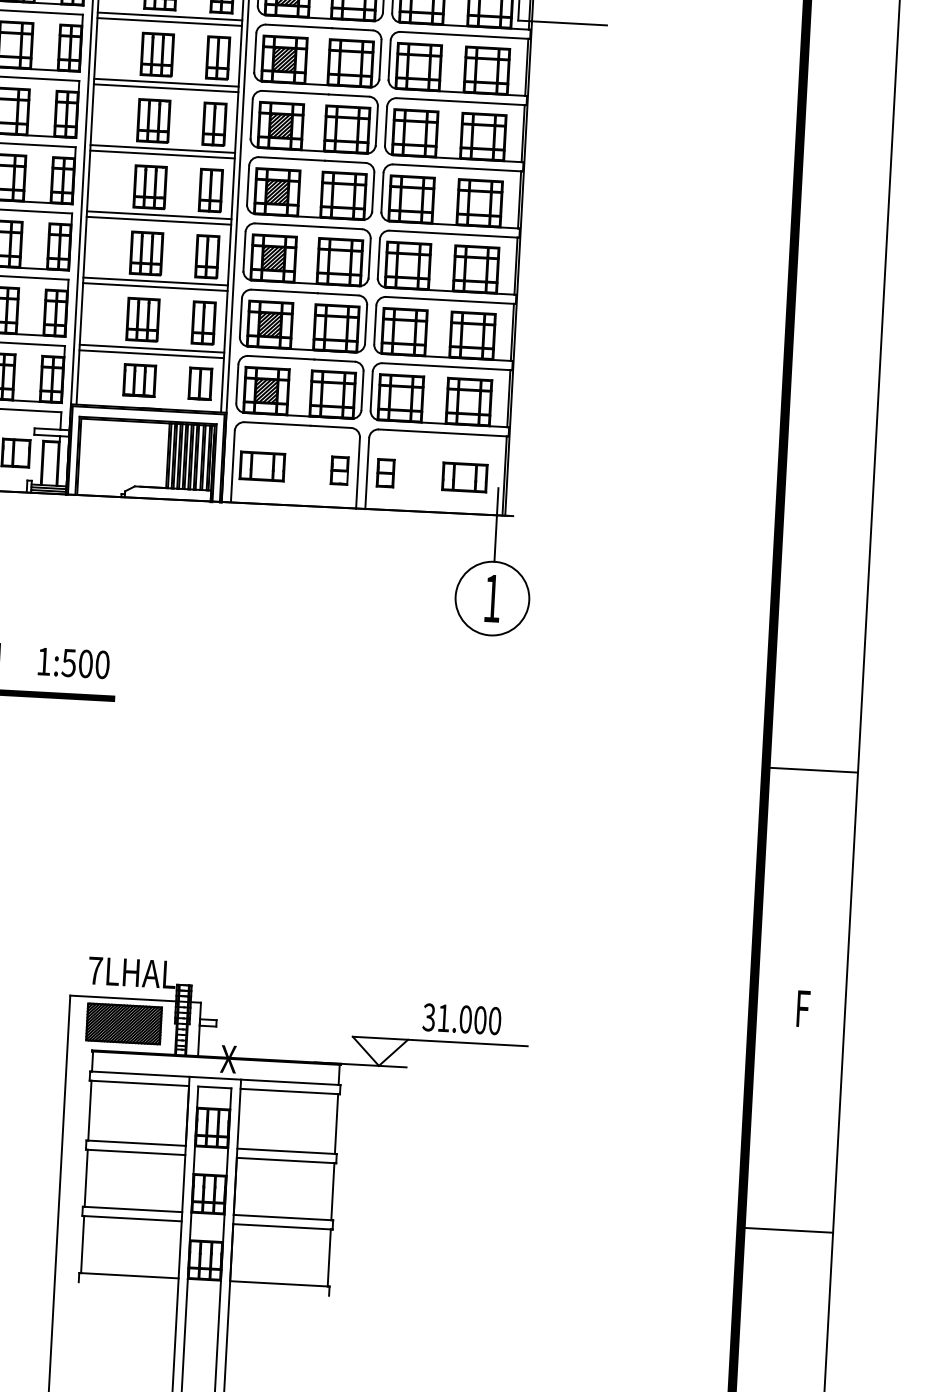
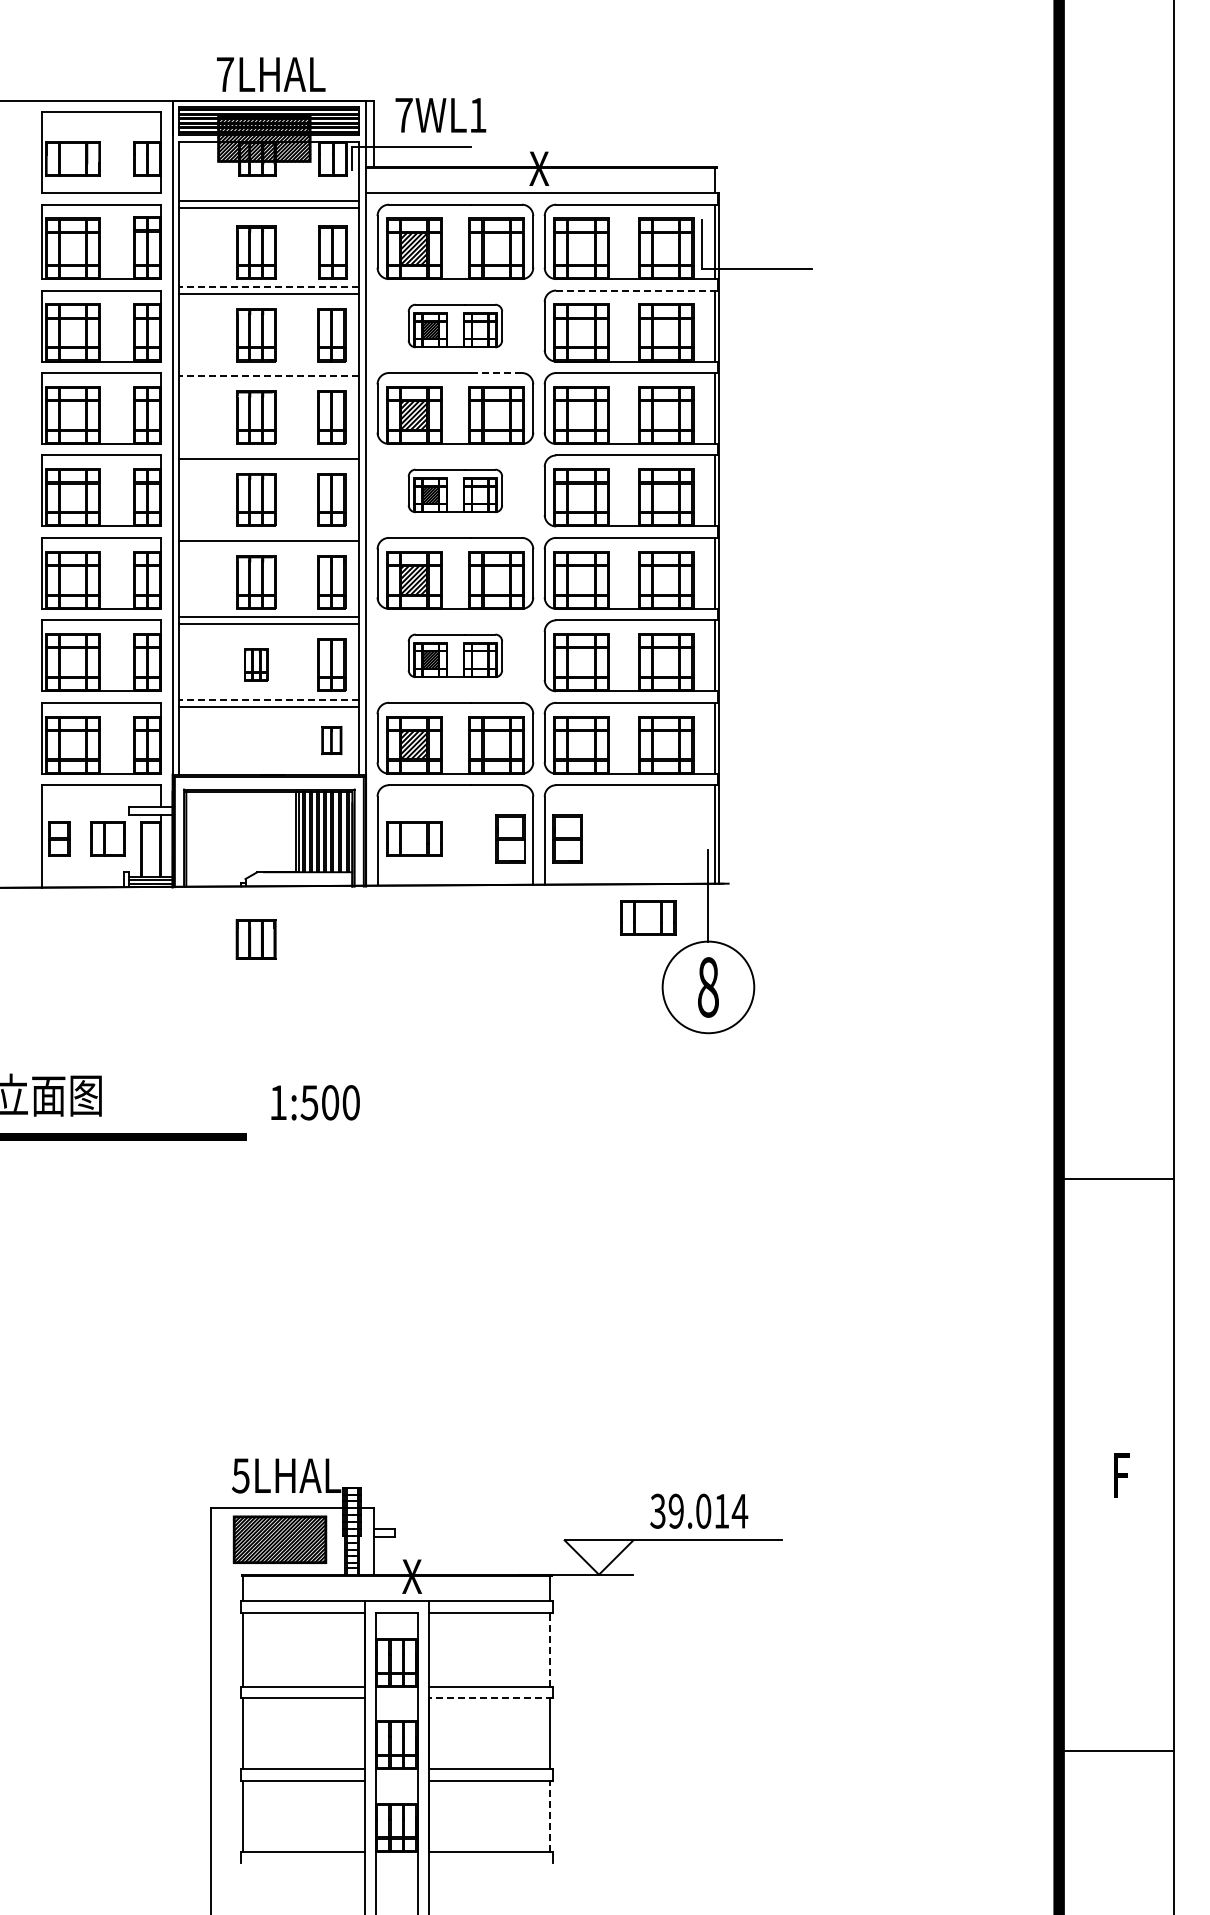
line: (170, 16) -> (269, 286), solid -> dashed
line: (464, 35) -> (635, 290), solid -> dashed
part: (317, 55) -> (455, 325), size x0.6
line: (166, 82) -> (269, 369), removed
line: (166, 88) -> (269, 376), solid -> dashed
line: (349, 96) -> (497, 373), solid -> dashed
line: (162, 148) -> (269, 451), removed
part: (310, 188) -> (455, 490), size x0.6
line: (159, 215) -> (269, 534), removed
part: (143, 319) -> (256, 664), size x0.6
part: (303, 320) -> (455, 655), size x0.6
line: (152, 348) -> (269, 700), solid -> dashed
part: (139, 380) -> (255, 939), moved
part: (200, 383) -> (331, 740), size x0.7
part: (339, 470) -> (510, 838), size x1.4
part: (385, 472) -> (567, 838), size x1.4
part: (465, 477) -> (648, 917), moved
text: (492, 598) -> (708, 987), 1 -> 8
text: (73, 663) -> (315, 1102), moved
text: (95, 970) -> (240, 1475), 7LHAL -> 5LHAL
text: (469, 1019) -> (708, 1510), 31.000 -> 39.014
line: (336, 1123) -> (550, 1649), solid -> dashed
line: (286, 1160) -> (490, 1698), solid -> dashed
line: (329, 1257) -> (550, 1815), solid -> dashed

